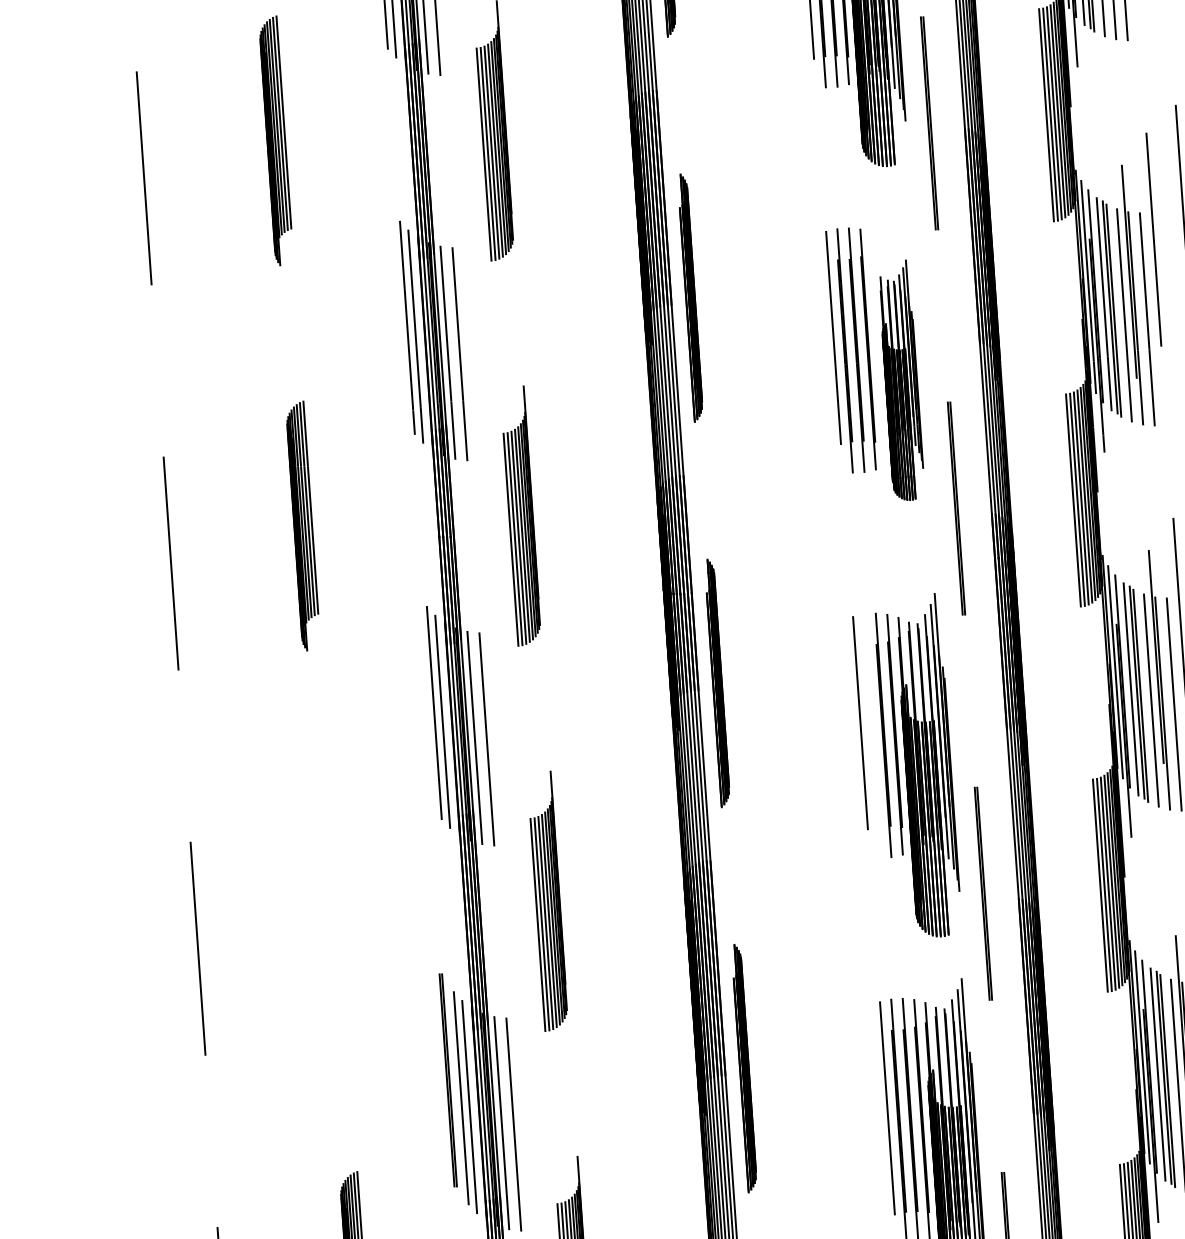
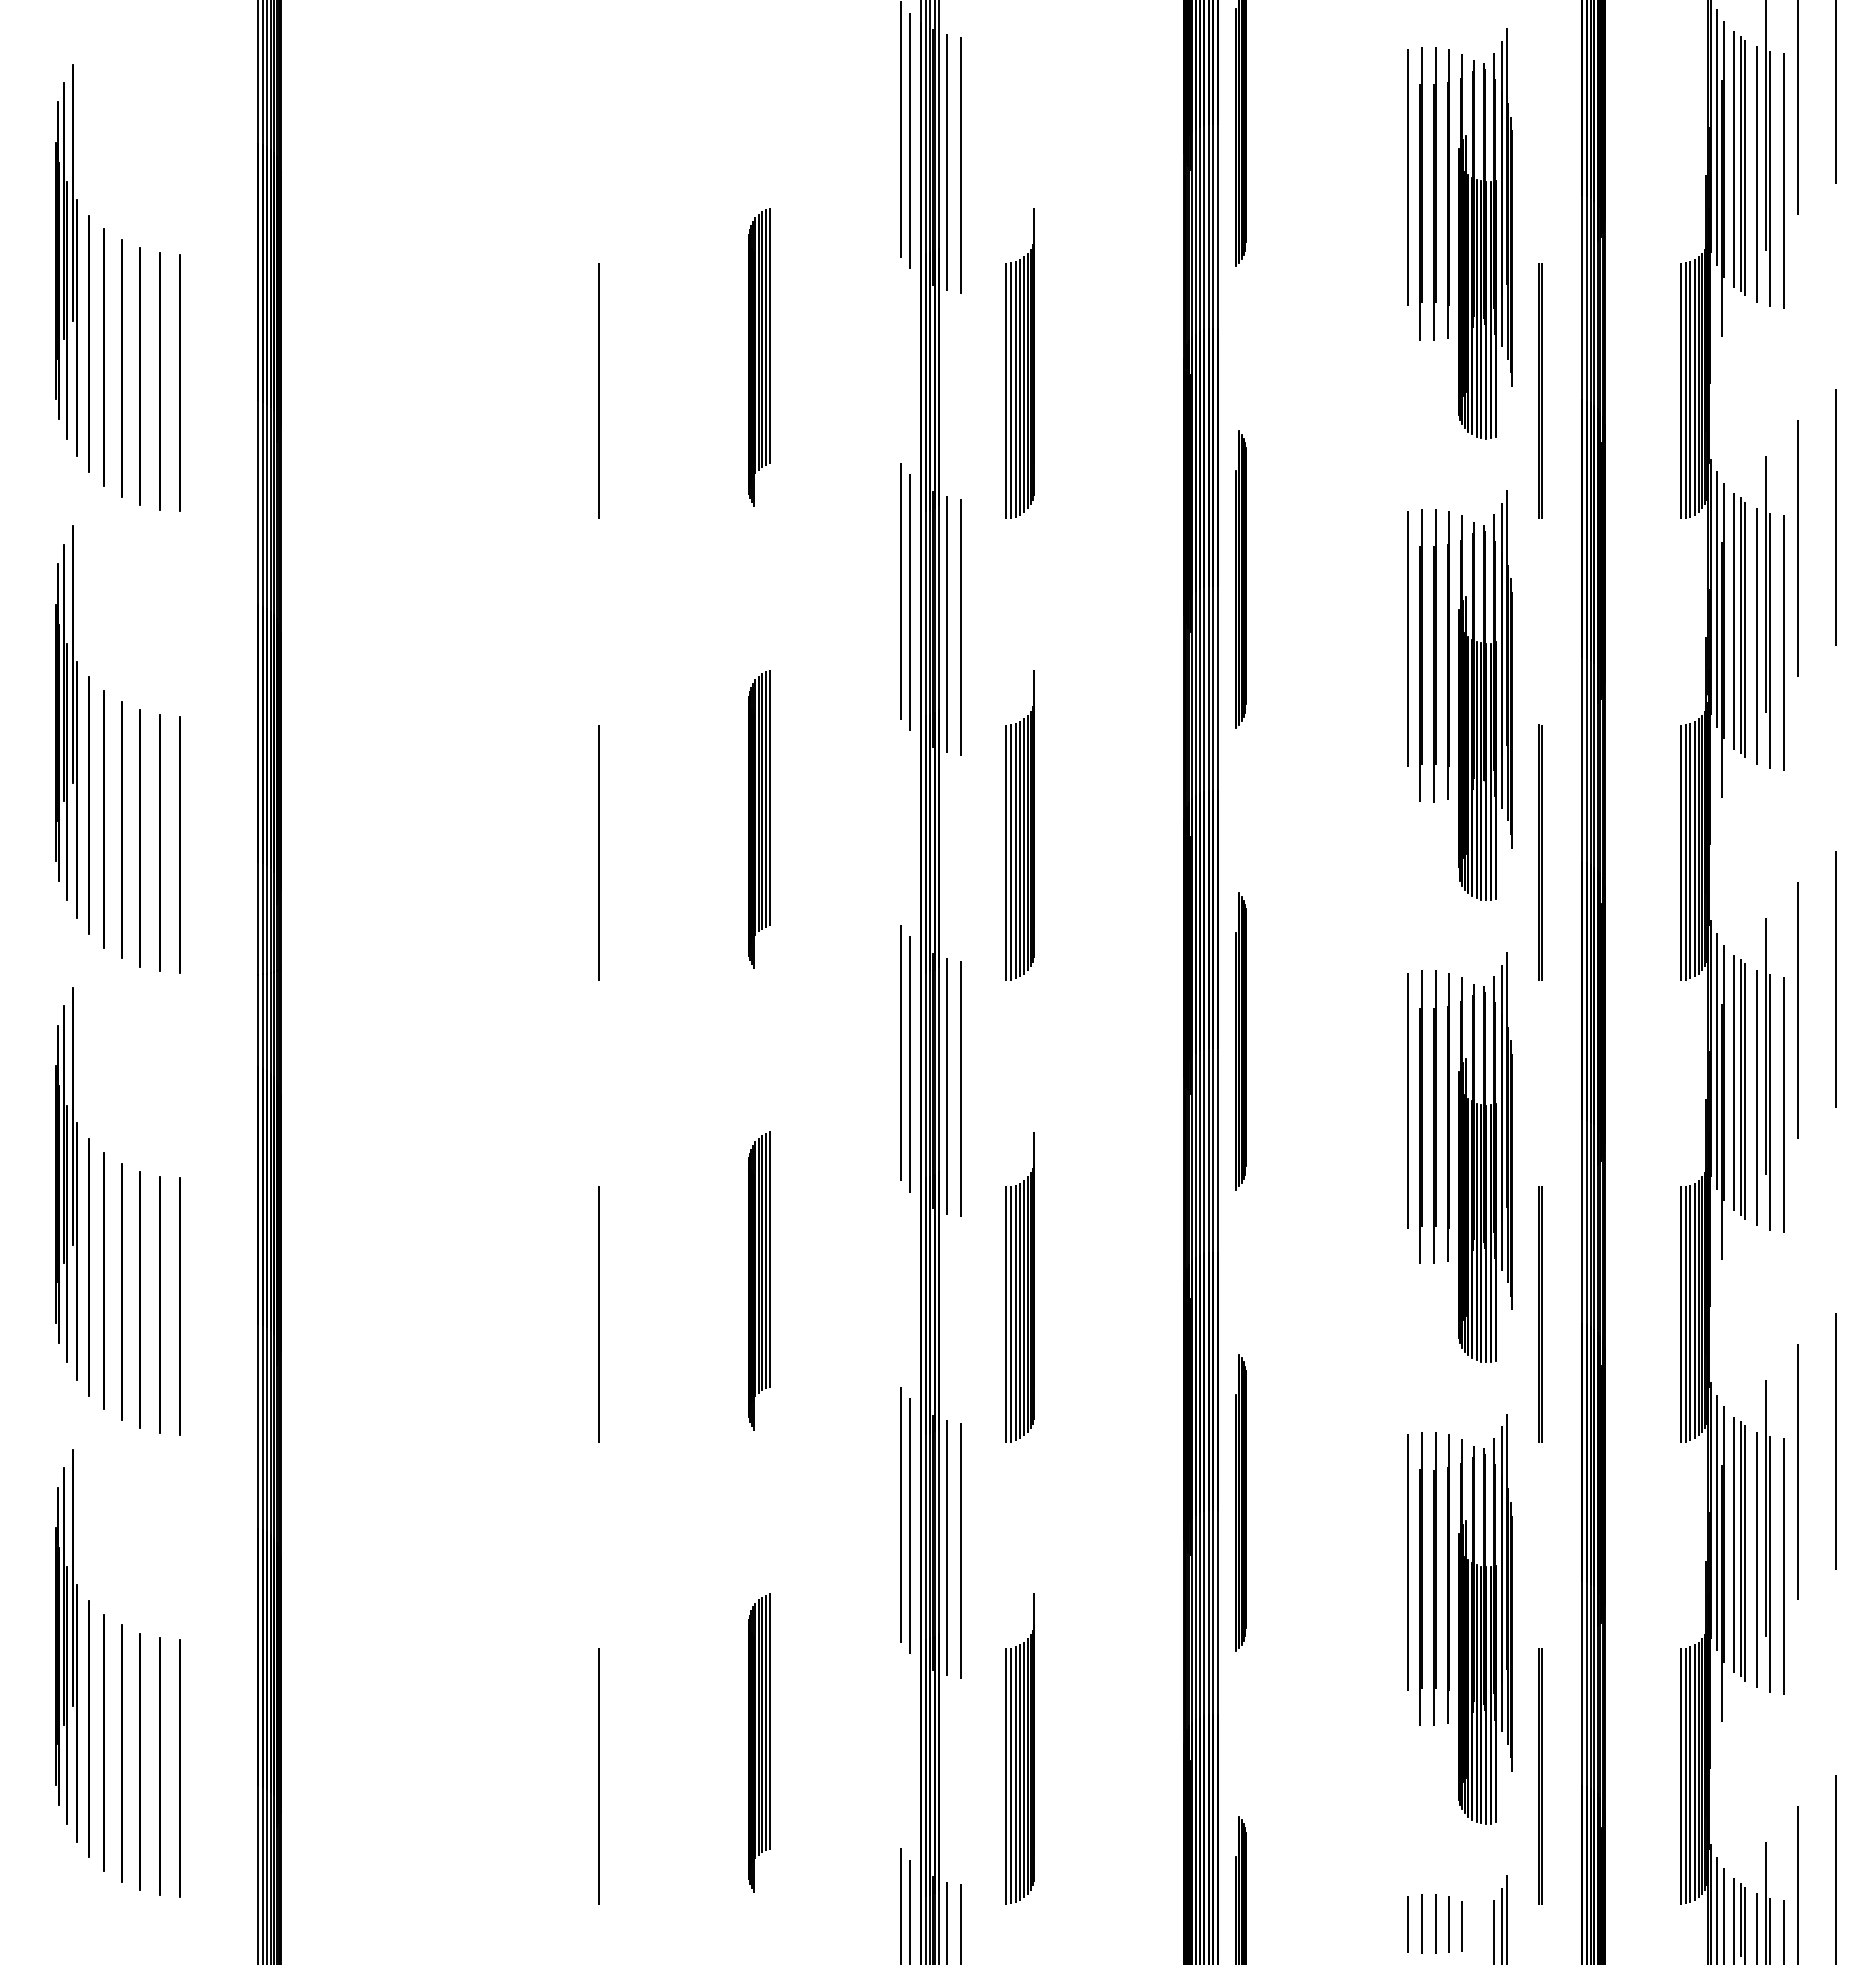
part: (901, 380) -> (1485, 695), size x1.43
line: (871, 735) -> (1420, 1116), added
part: (329, 910) -> (759, 1280), added
line: (447, 1080) -> (885, 1492), removed

